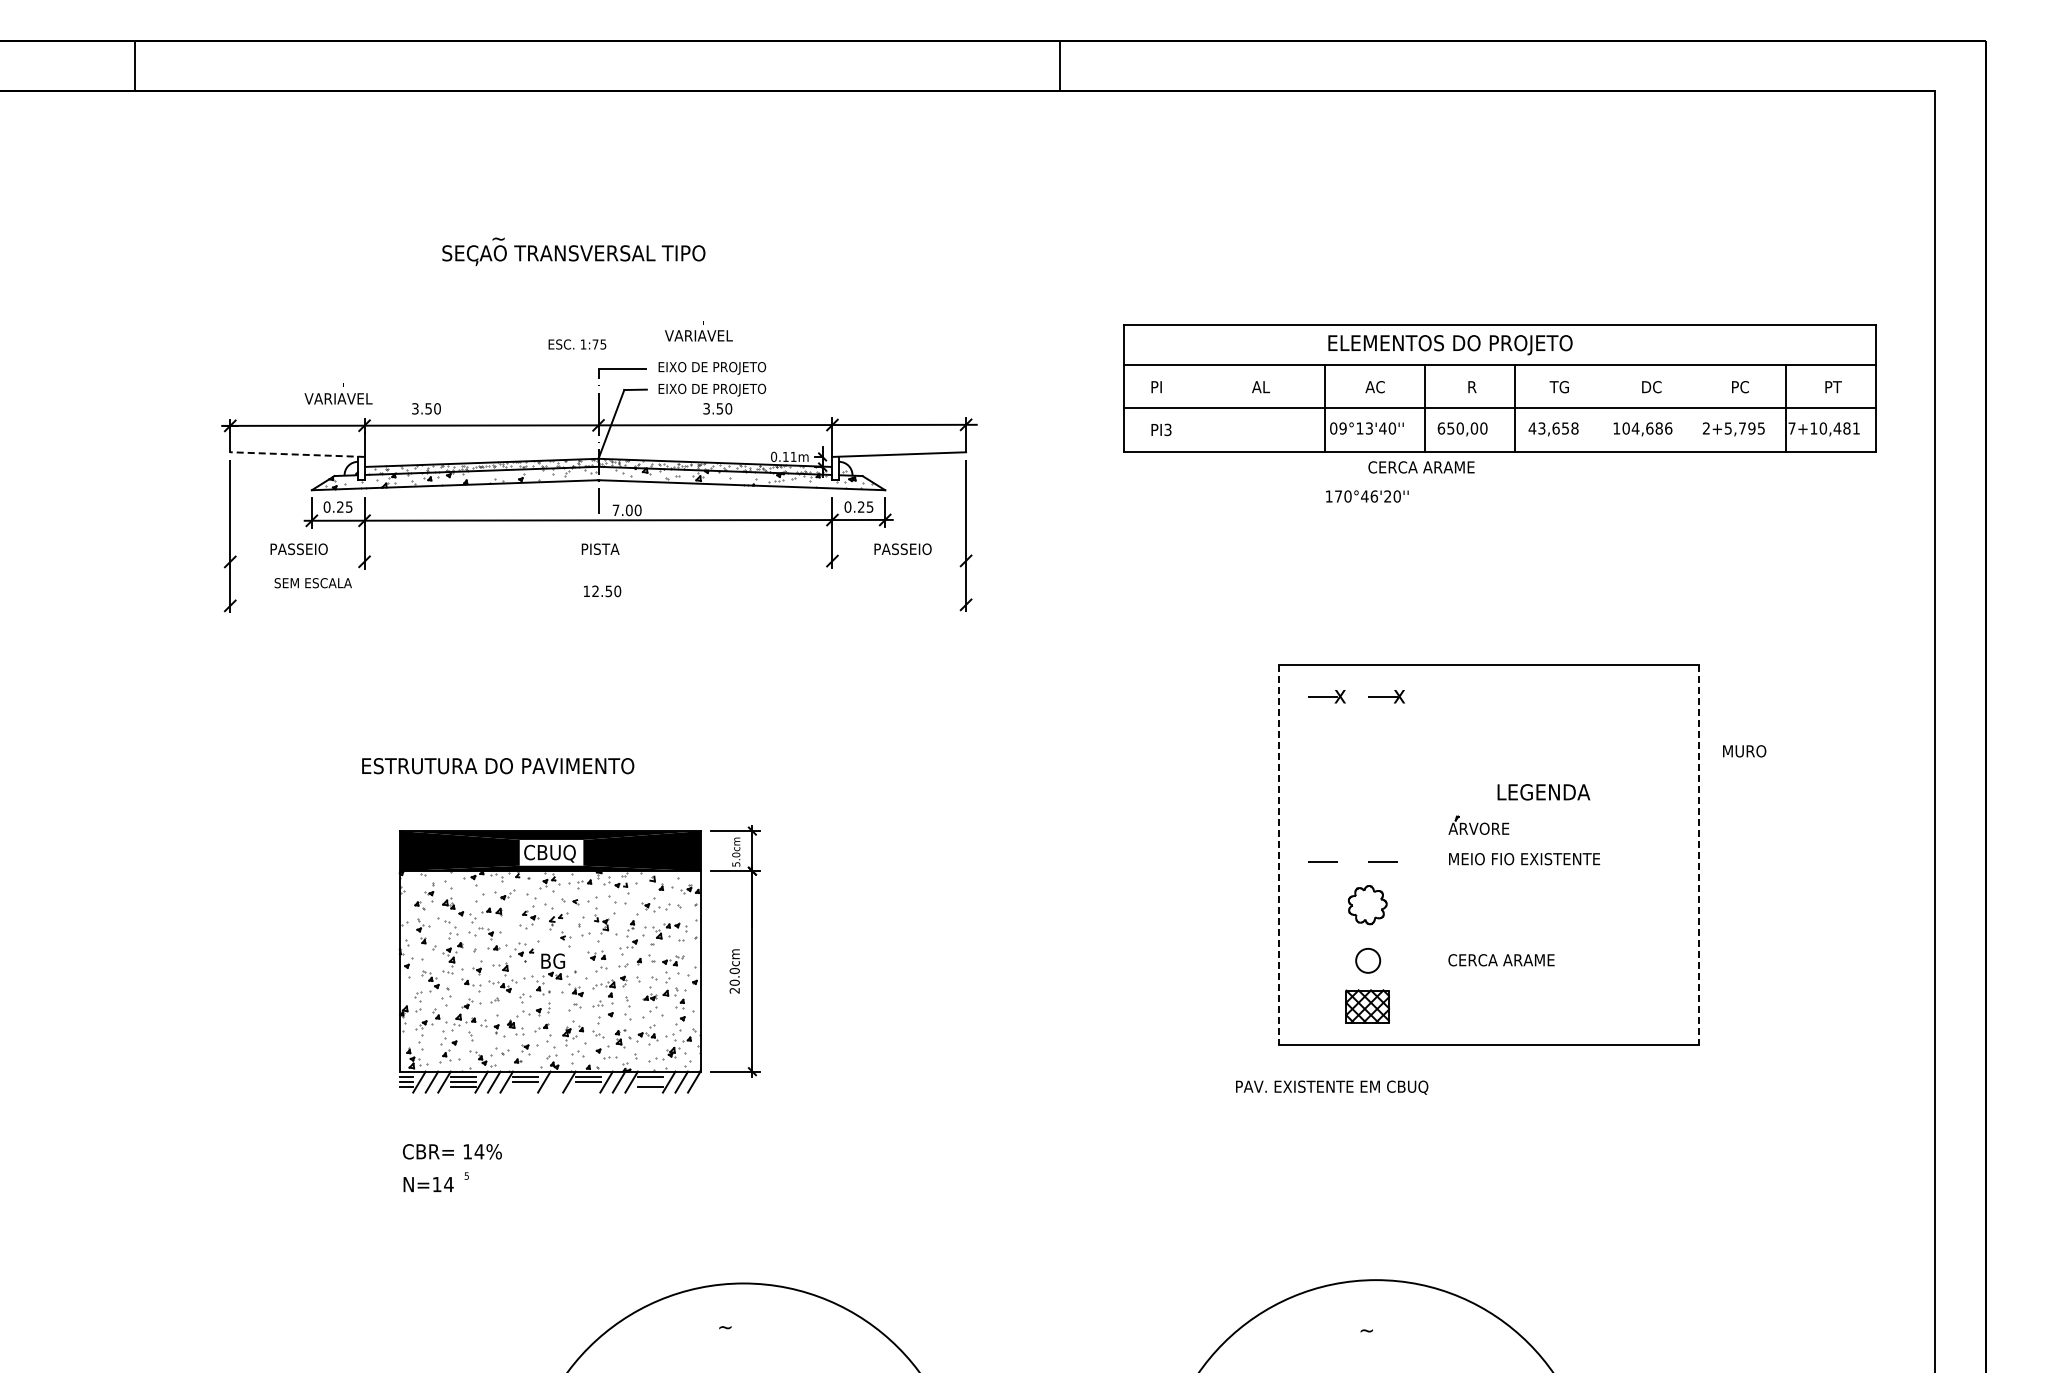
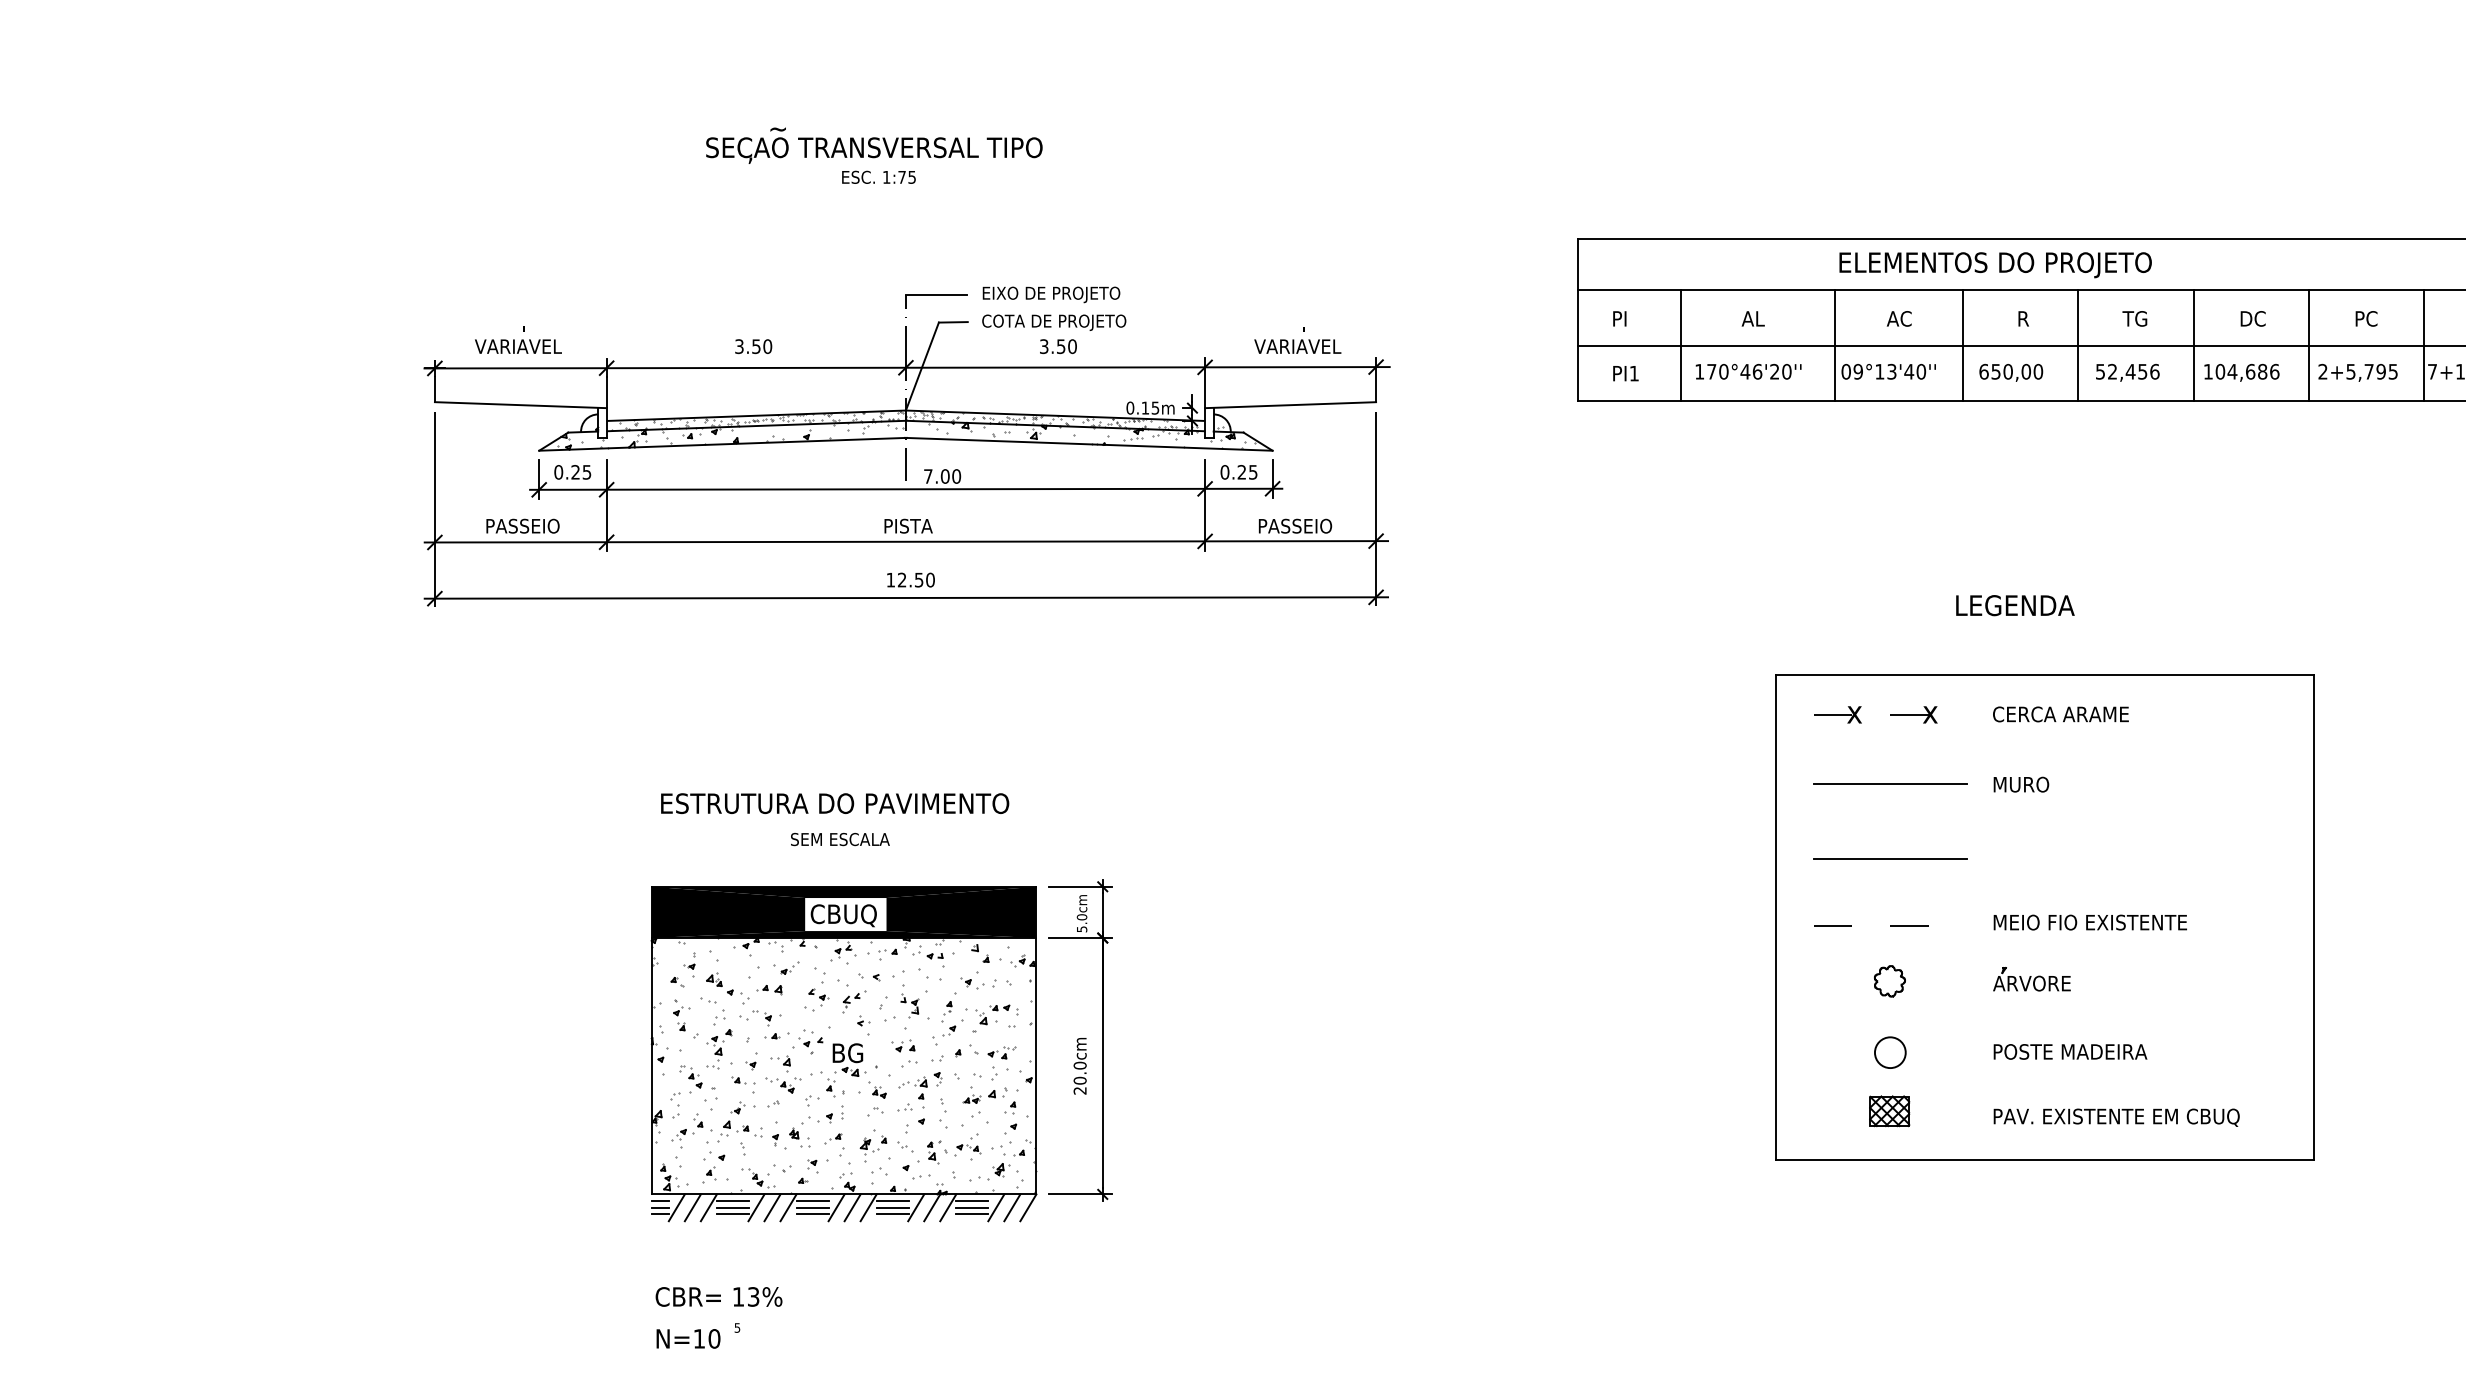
text: (698, 331) -> (1297, 341), moved
text: (577, 344) -> (879, 177), moved
text: (714, 389) -> (1054, 321), EIXO DE PROJETO -> COTA DE PROJETO
text: (338, 393) -> (518, 339), moved
line: (1204, 407) -> (1681, 344), added
line: (1605, 407) -> (2193, 344), added
line: (1695, 407) -> (2309, 344), added
text: (426, 408) -> (753, 346), moved
text: (1553, 428) -> (2127, 371), 43,658 -> 52,456
text: (1167, 429) -> (1633, 373), PI3 -> PI1
line: (296, 454) -> (519, 405), dashed -> solid
text: (793, 457) -> (1155, 408), 0.11m -> 0.15m
text: (1421, 467) -> (2060, 714), moved
text: (1367, 496) -> (1748, 371), moved
line: (598, 560) -> (905, 540), added
text: (312, 583) -> (839, 839), moved
line: (598, 604) -> (905, 596), added
line: (1368, 751) -> (1890, 784), added
text: (1744, 751) -> (2021, 784), moved
text: (498, 766) -> (835, 804), moved
text: (1543, 792) -> (2014, 605), moved
line: (1368, 809) -> (1890, 859), added
part: (1478, 824) -> (2031, 978), moved
line: (1278, 855) -> (1775, 917), dashed -> solid
line: (1699, 855) -> (2314, 917), dashed -> solid
part: (1367, 904) -> (1889, 980), size x0.62
text: (1508, 960) -> (2069, 1052), CERCA ARAME -> POSTE MADEIRA
part: (1367, 1006) -> (1889, 1111), size x0.71
line: (556, 1081) -> (852, 1207), added
line: (649, 1082) -> (971, 1208), added
line: (525, 1087) -> (812, 1214), added
line: (587, 1087) -> (891, 1214), added
text: (1332, 1087) -> (2117, 1117), moved
text: (479, 1151) -> (753, 1296), 14% -> 13%
text: (448, 1184) -> (714, 1338), N=14 -> N=10

